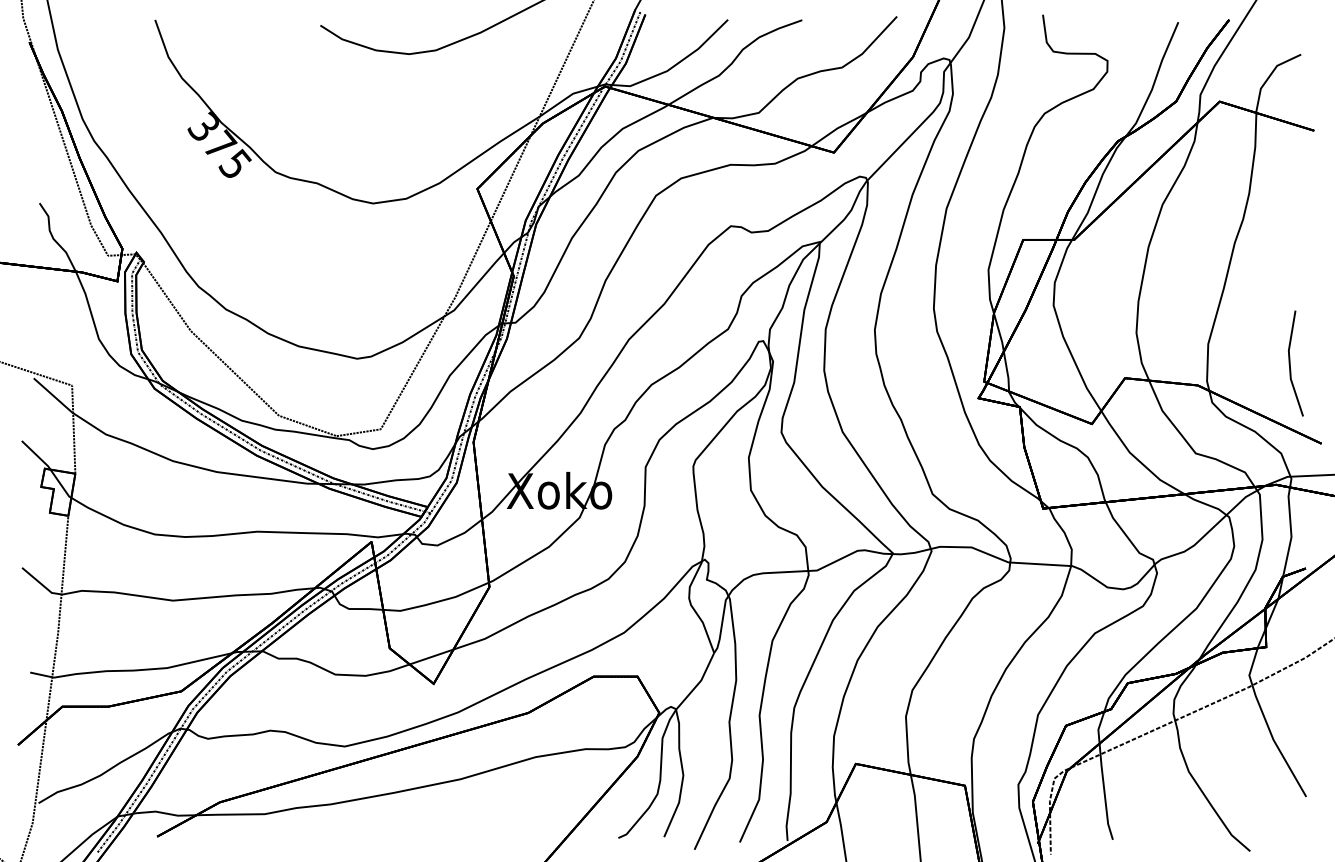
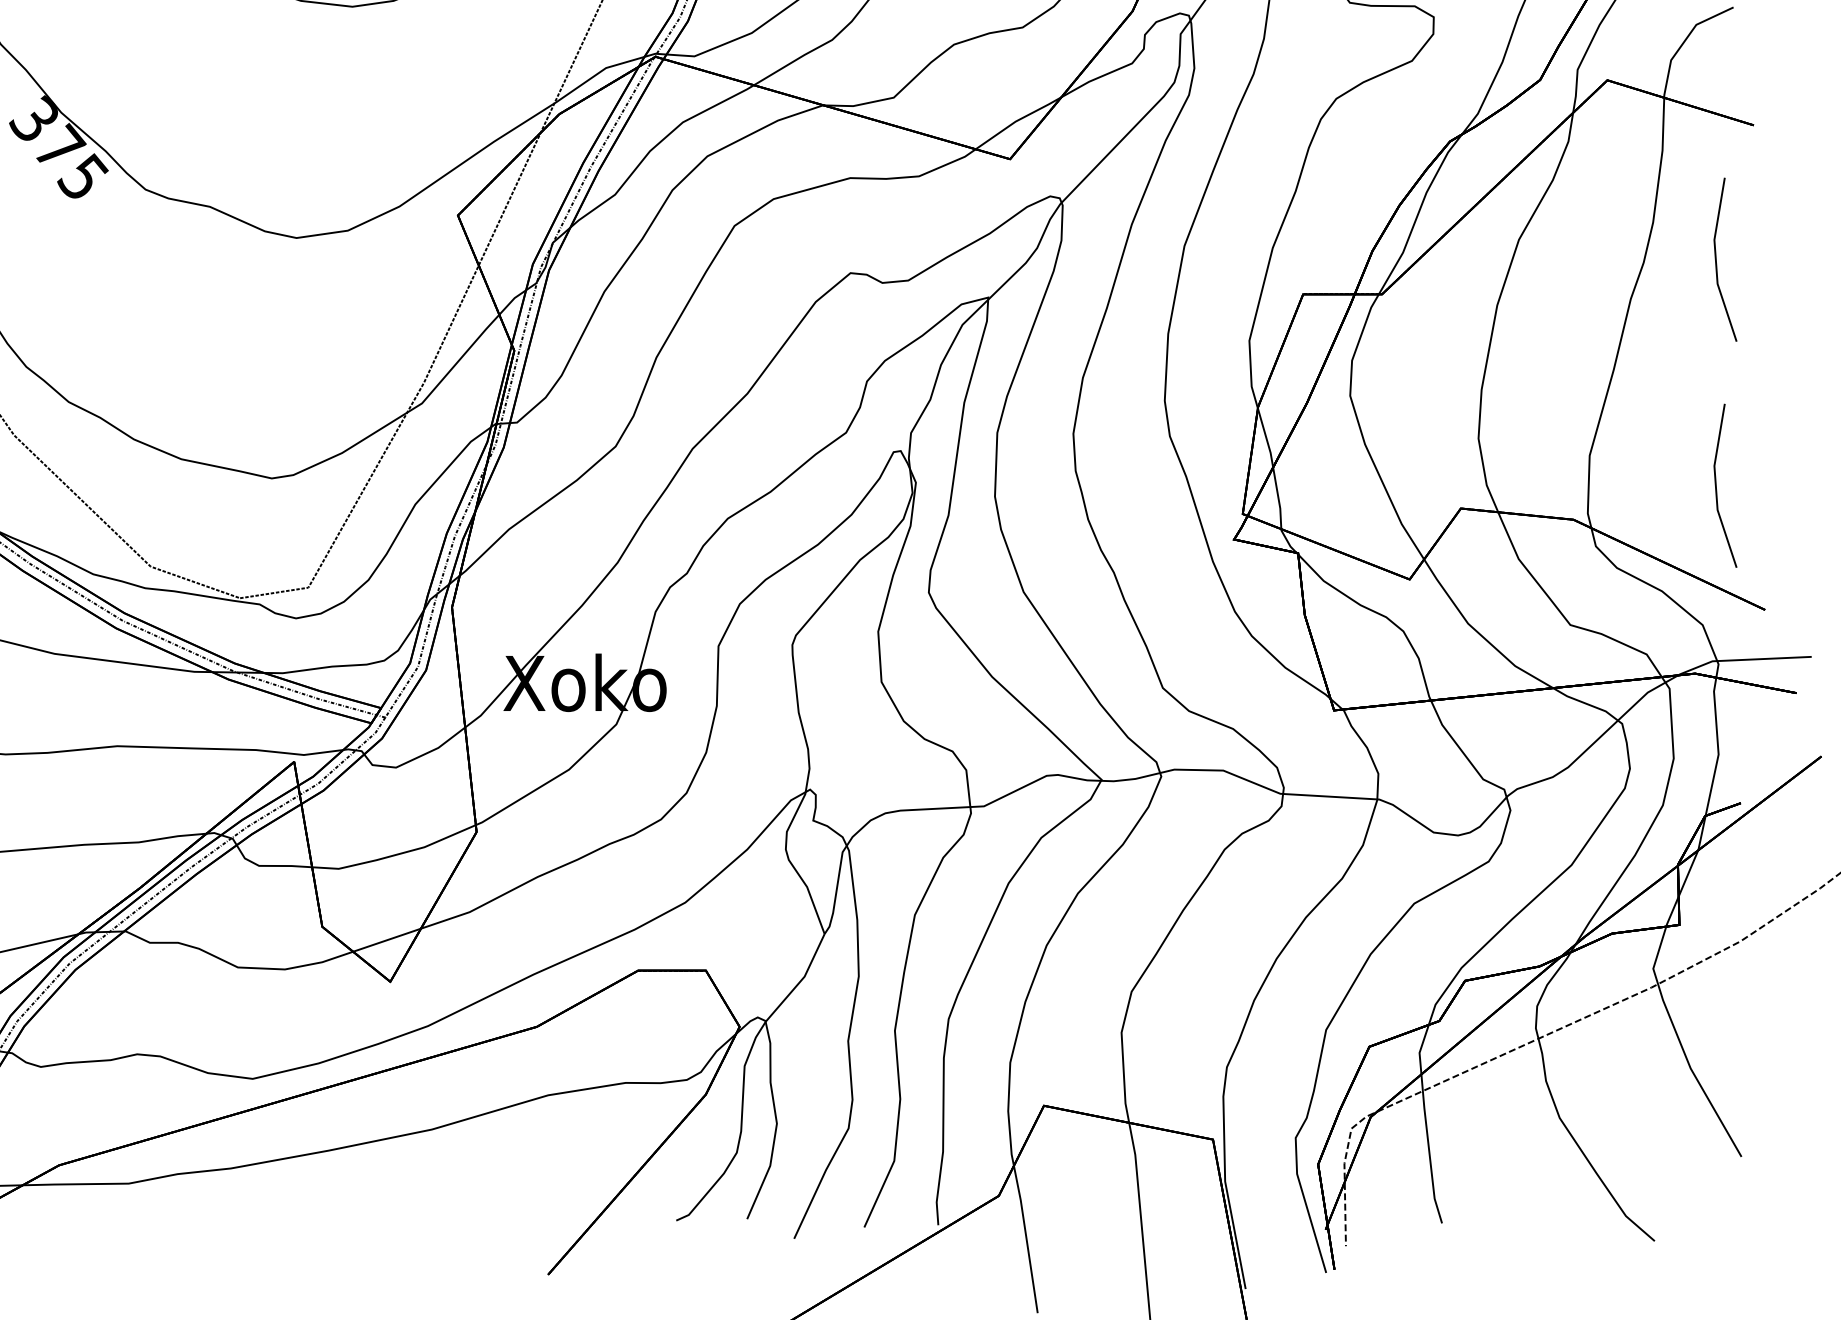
line: (1290, 217) -> (1717, 259), added

